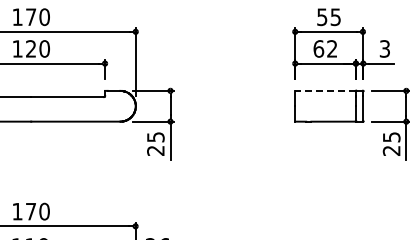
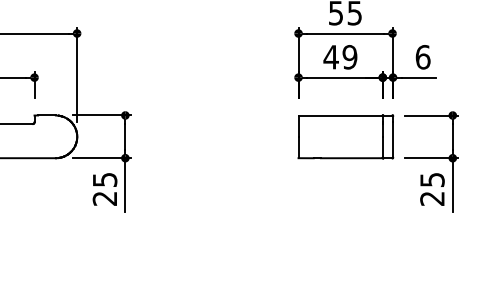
text: (325, 48) -> (340, 56), 62 -> 49
text: (384, 48) -> (422, 56), 3 -> 6
line: (325, 90) -> (340, 114), dashed -> solid

